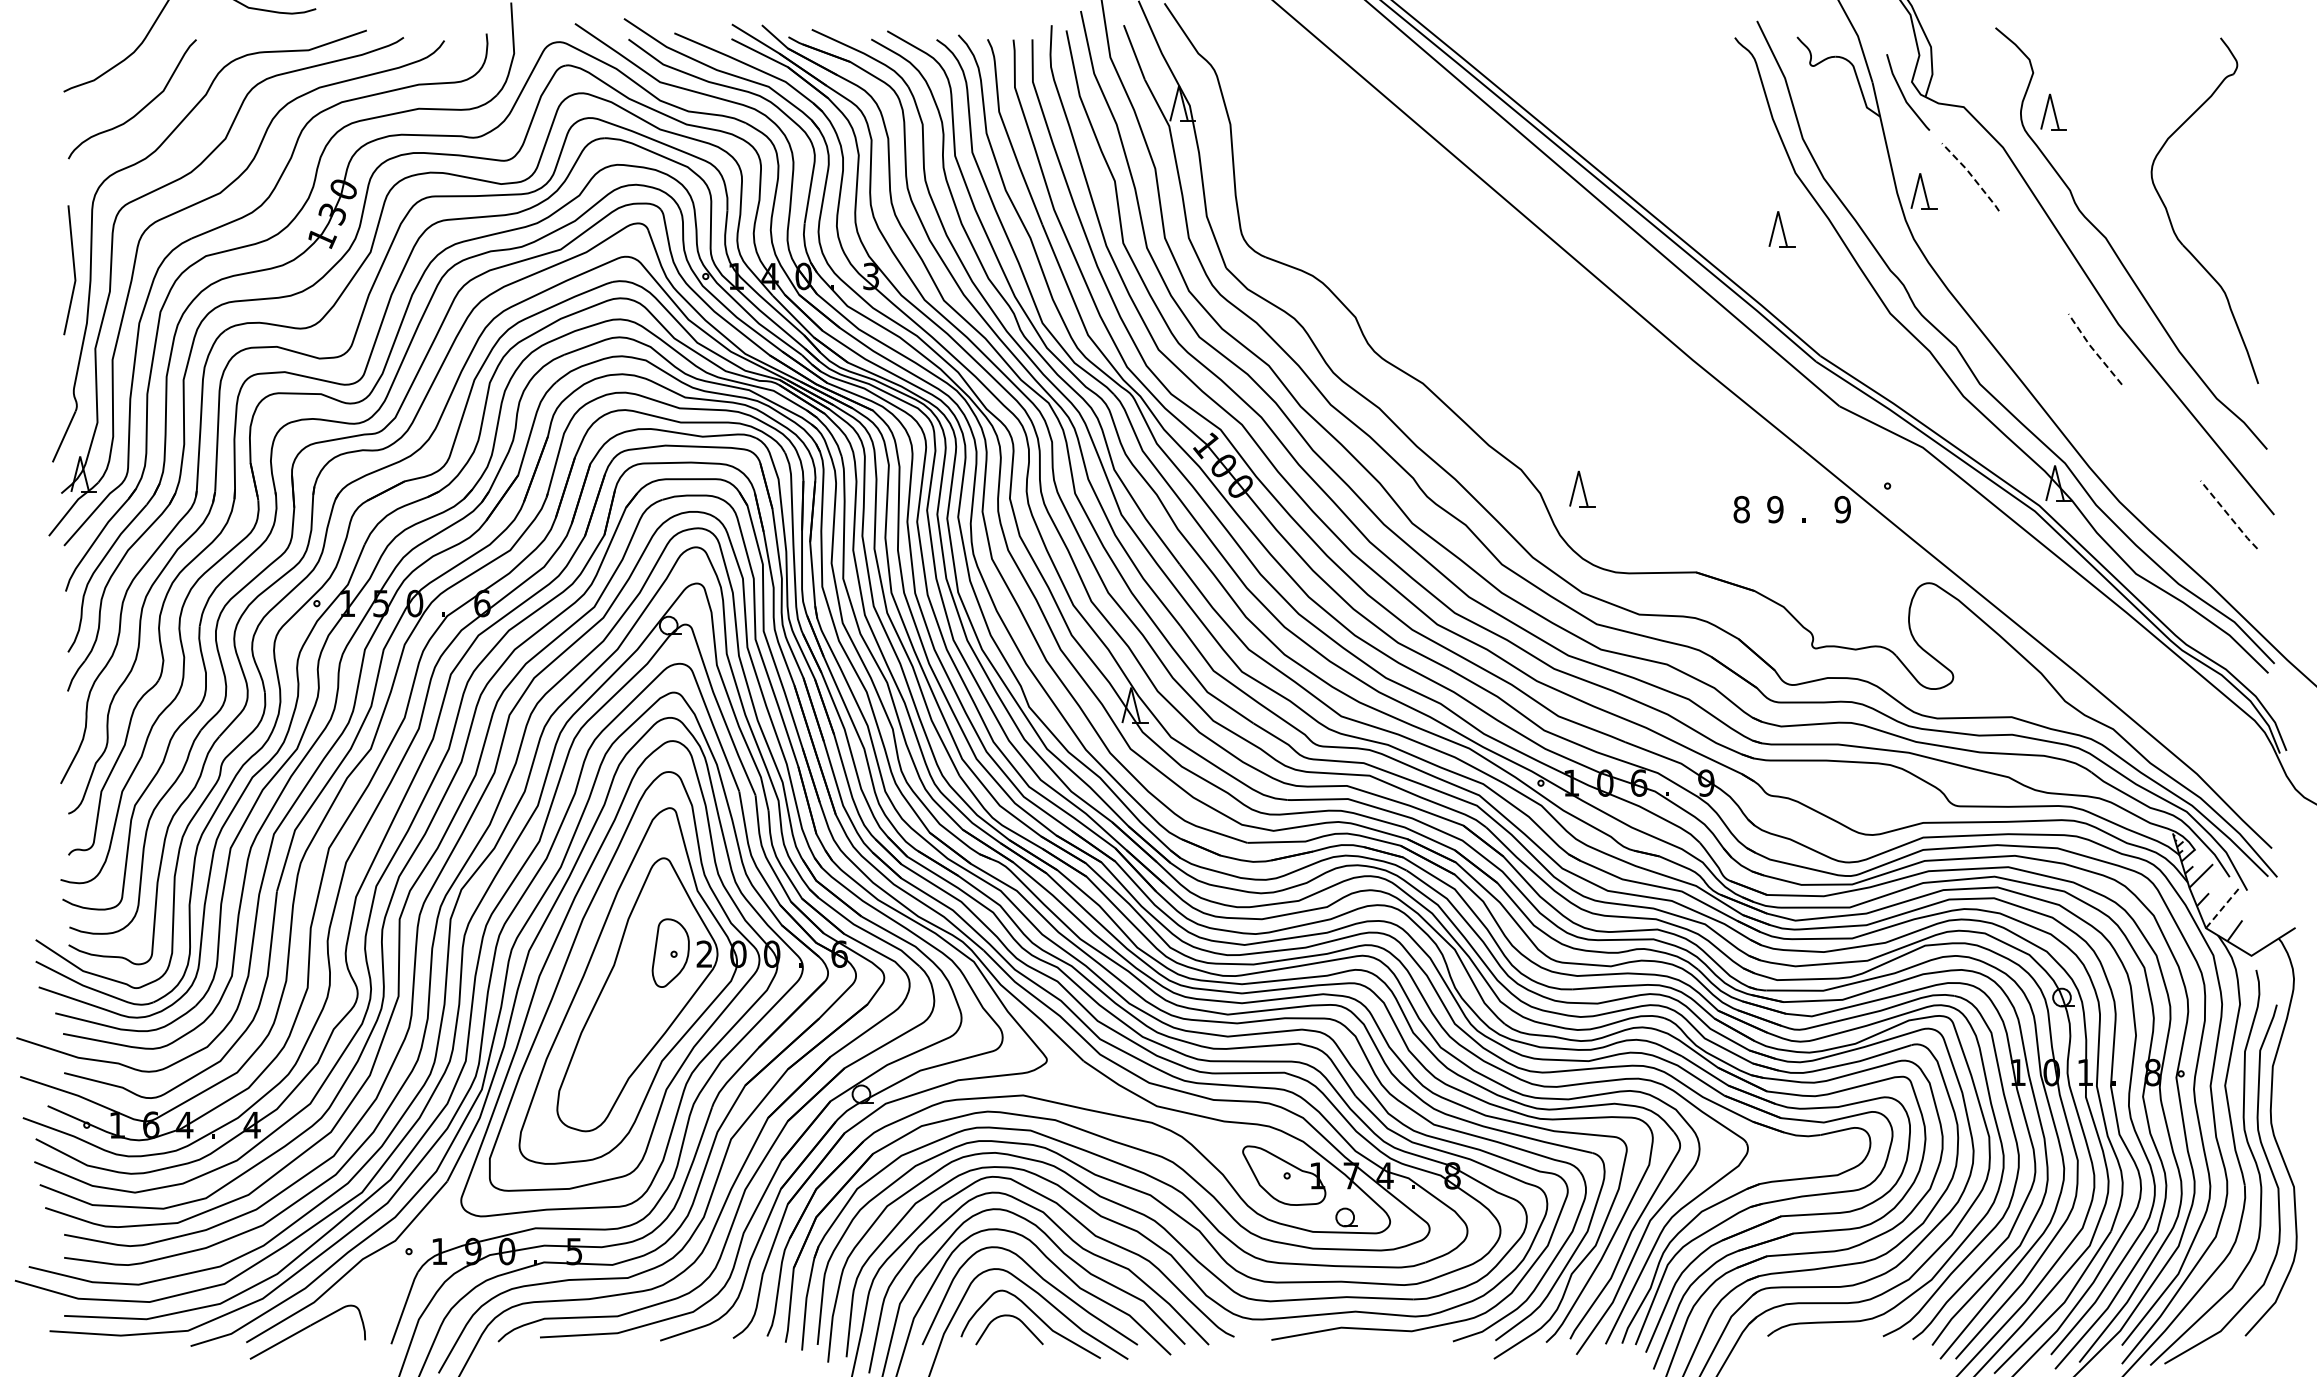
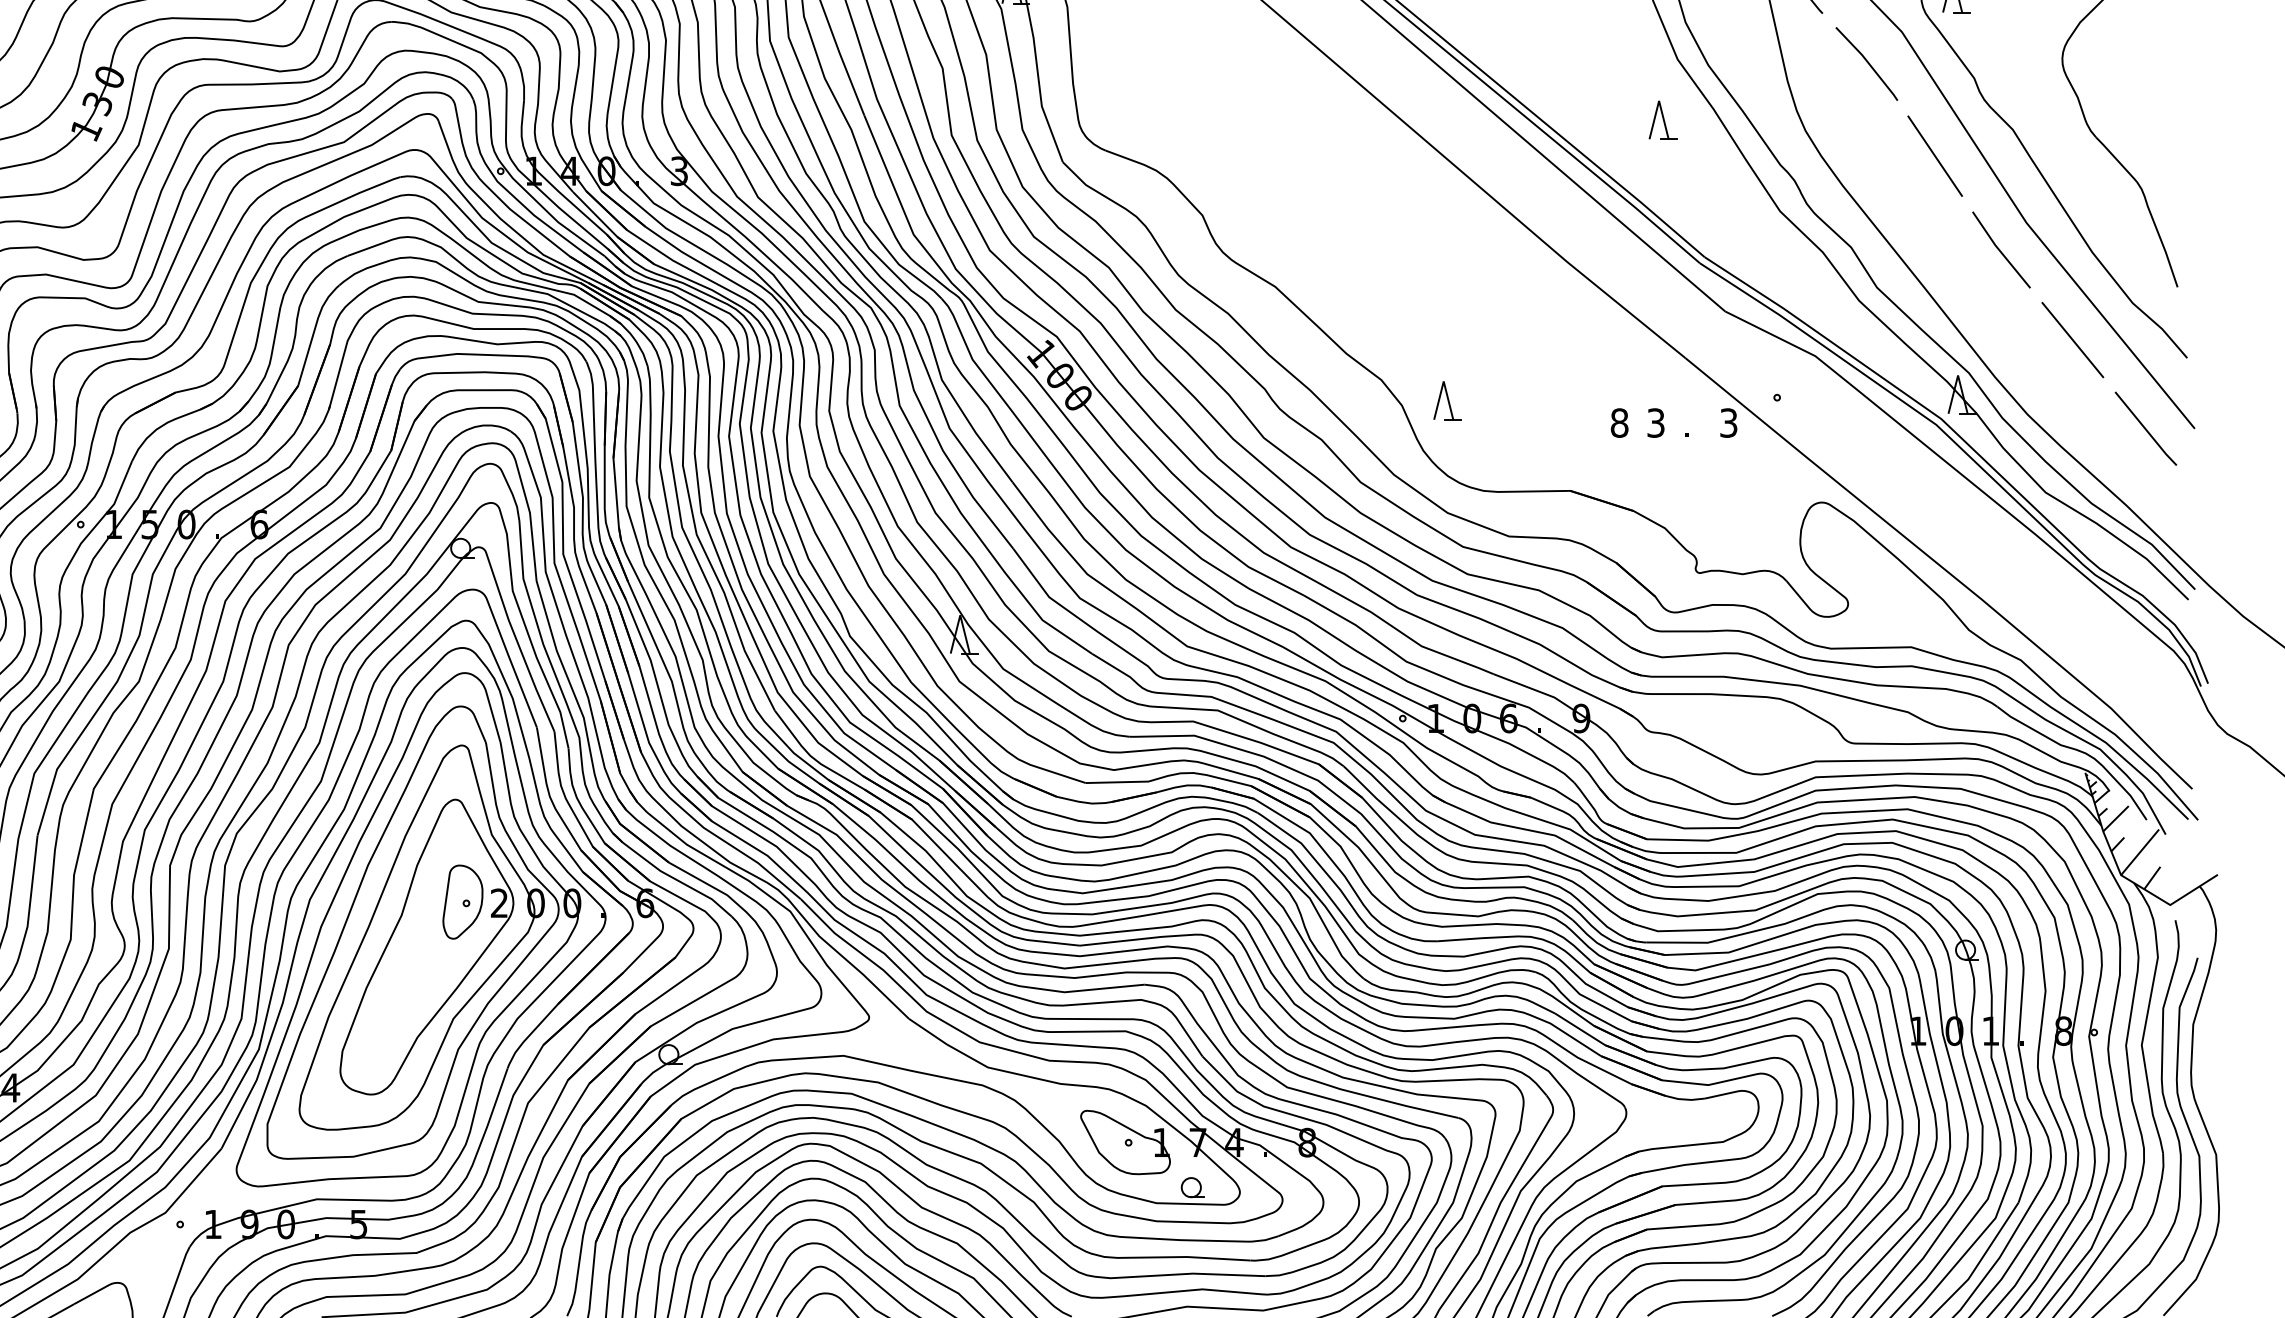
line: (1971, 175) -> (1867, 62), dashed -> solid
part: (1923, 191) -> (1815, 79), removed
line: (2033, 262) -> (1934, 156), added
line: (2093, 349) -> (1999, 250), dashed -> solid
line: (2161, 432) -> (2073, 339), added
text: (1775, 509) -> (1656, 422), 9 -> 3
text: (1842, 509) -> (1728, 422), 9 -> 3
line: (2228, 515) -> (2145, 429), dashed -> solid
line: (2223, 907) -> (2140, 852), dashed -> solid

